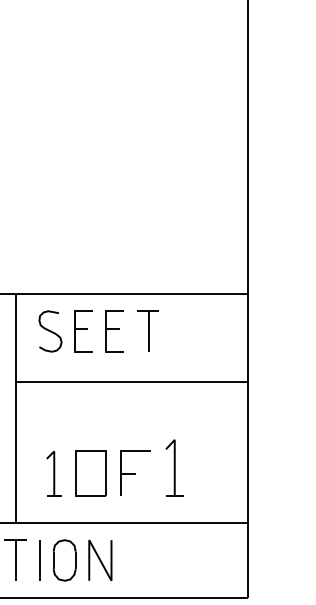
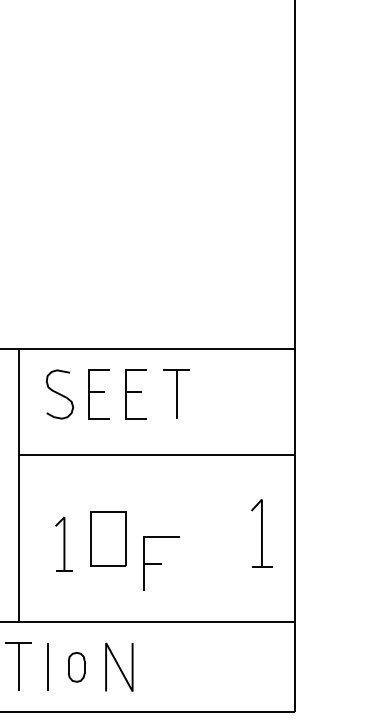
part: (174, 468) -> (261, 533), moved
part: (91, 473) -> (108, 538), moved
part: (53, 474) -> (63, 544), moved
part: (64, 560) -> (76, 667), size x0.6

